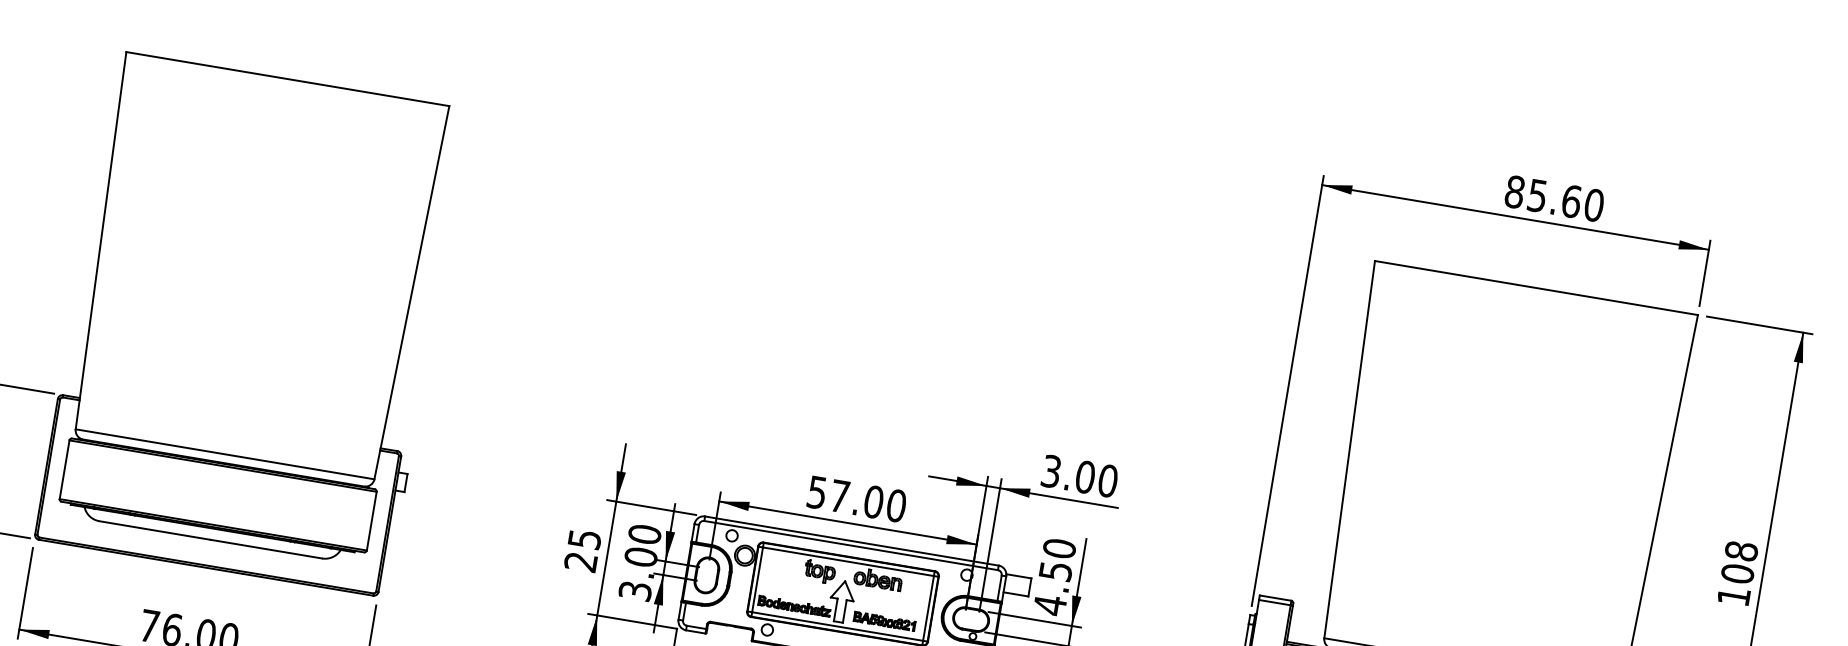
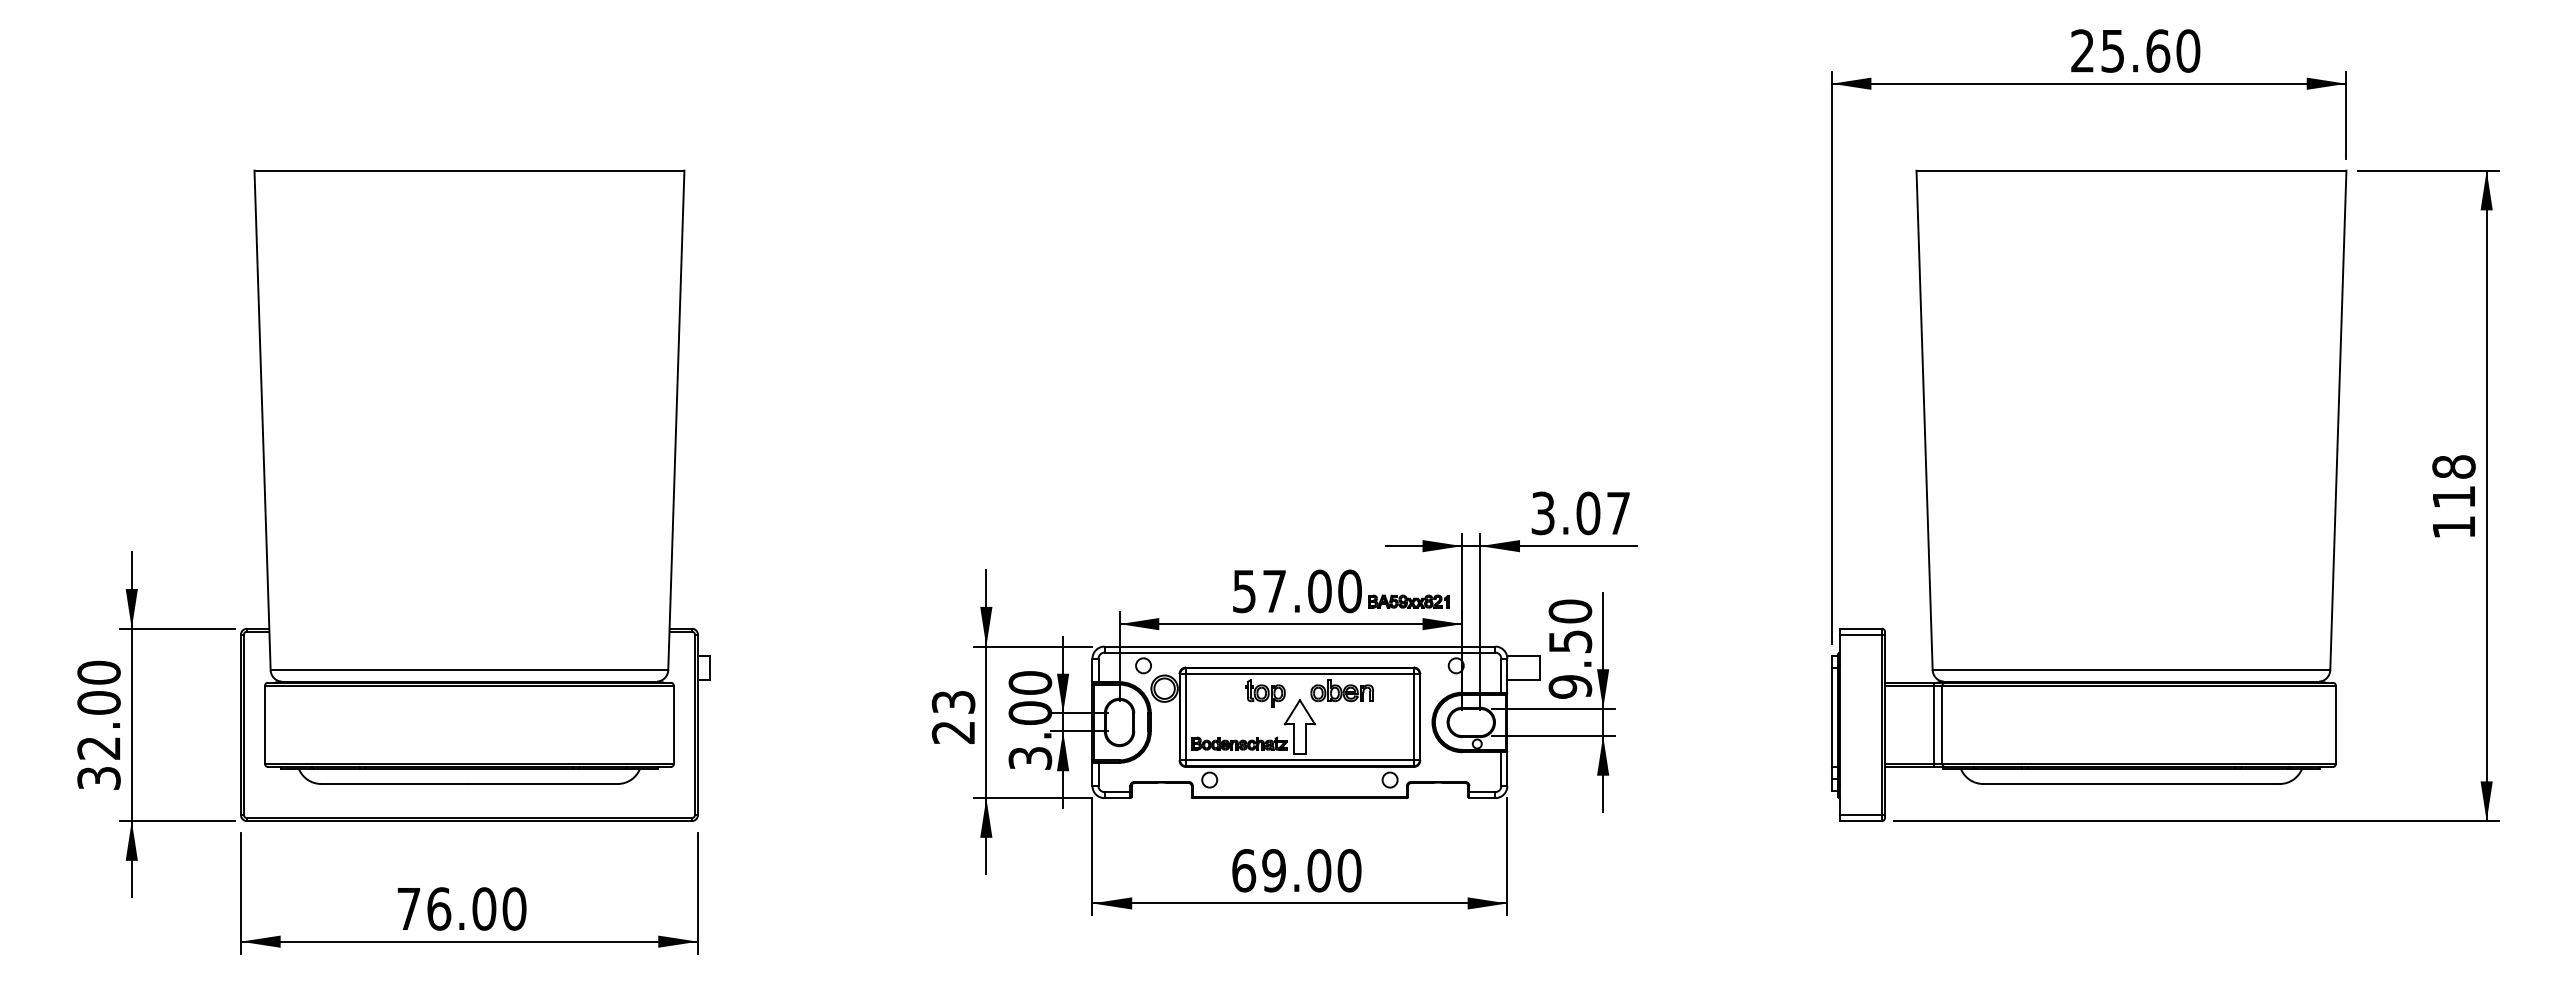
text: (1514, 191) -> (2082, 50), 85.60 -> 25.60
text: (1107, 481) -> (1618, 513), 3.00 -> 3.07
text: (583, 539) -> (952, 702), 25 -> 23
text: (1737, 574) -> (2453, 497), 108 -> 118
text: (1050, 605) -> (1570, 686), 4.50 -> 9.50
part: (884, 621) -> (1408, 601), moved

